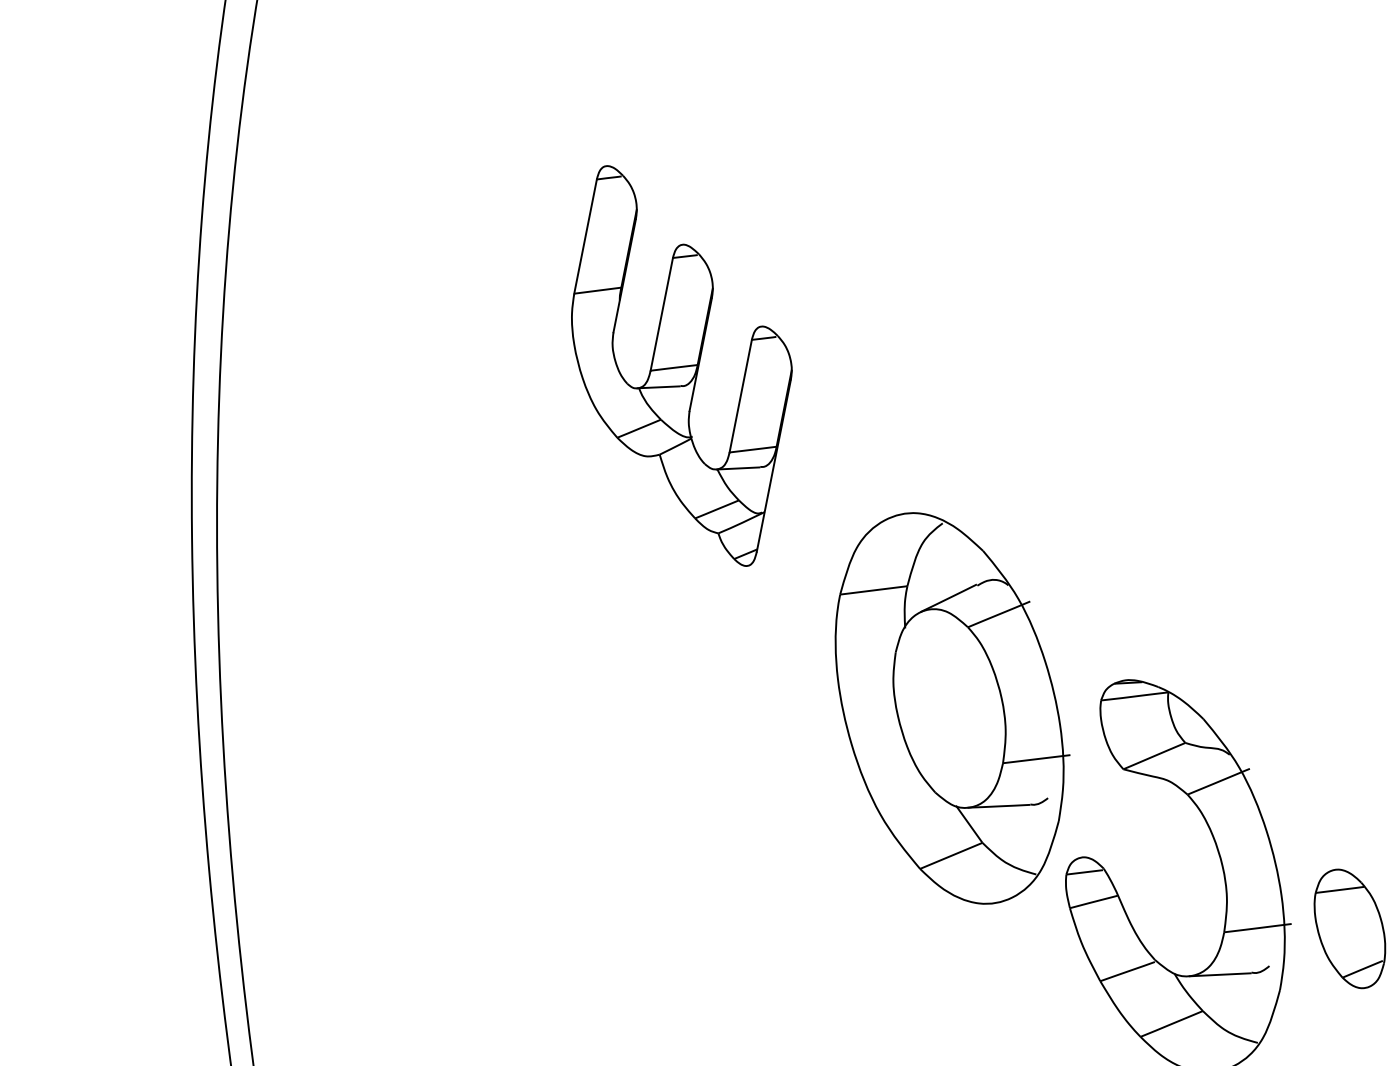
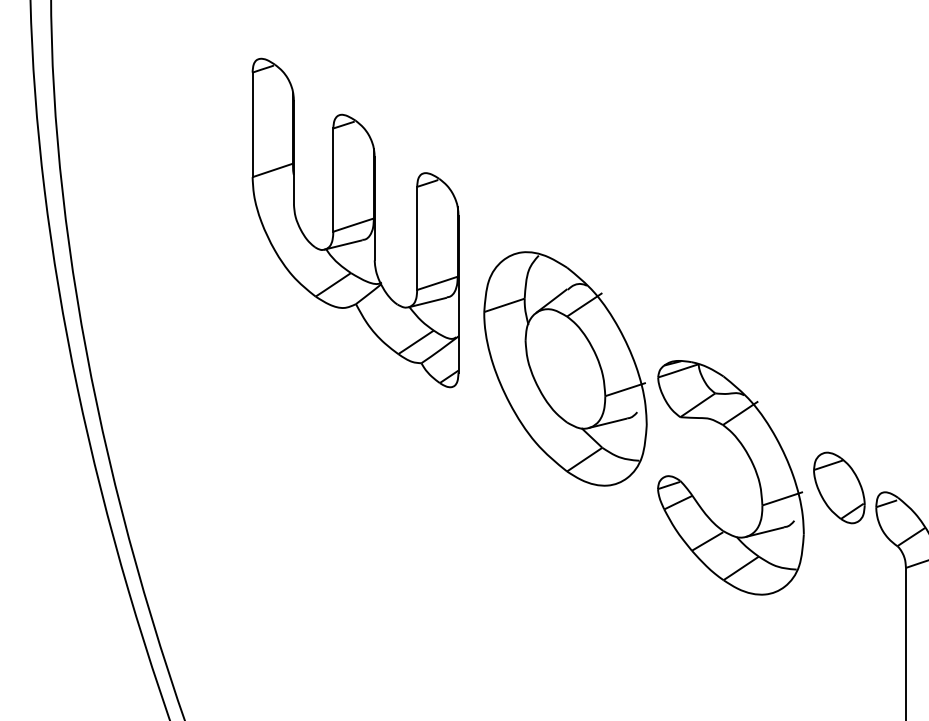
part: (676, 365) -> (355, 222), size x1.43
part: (949, 707) -> (565, 368), moved

